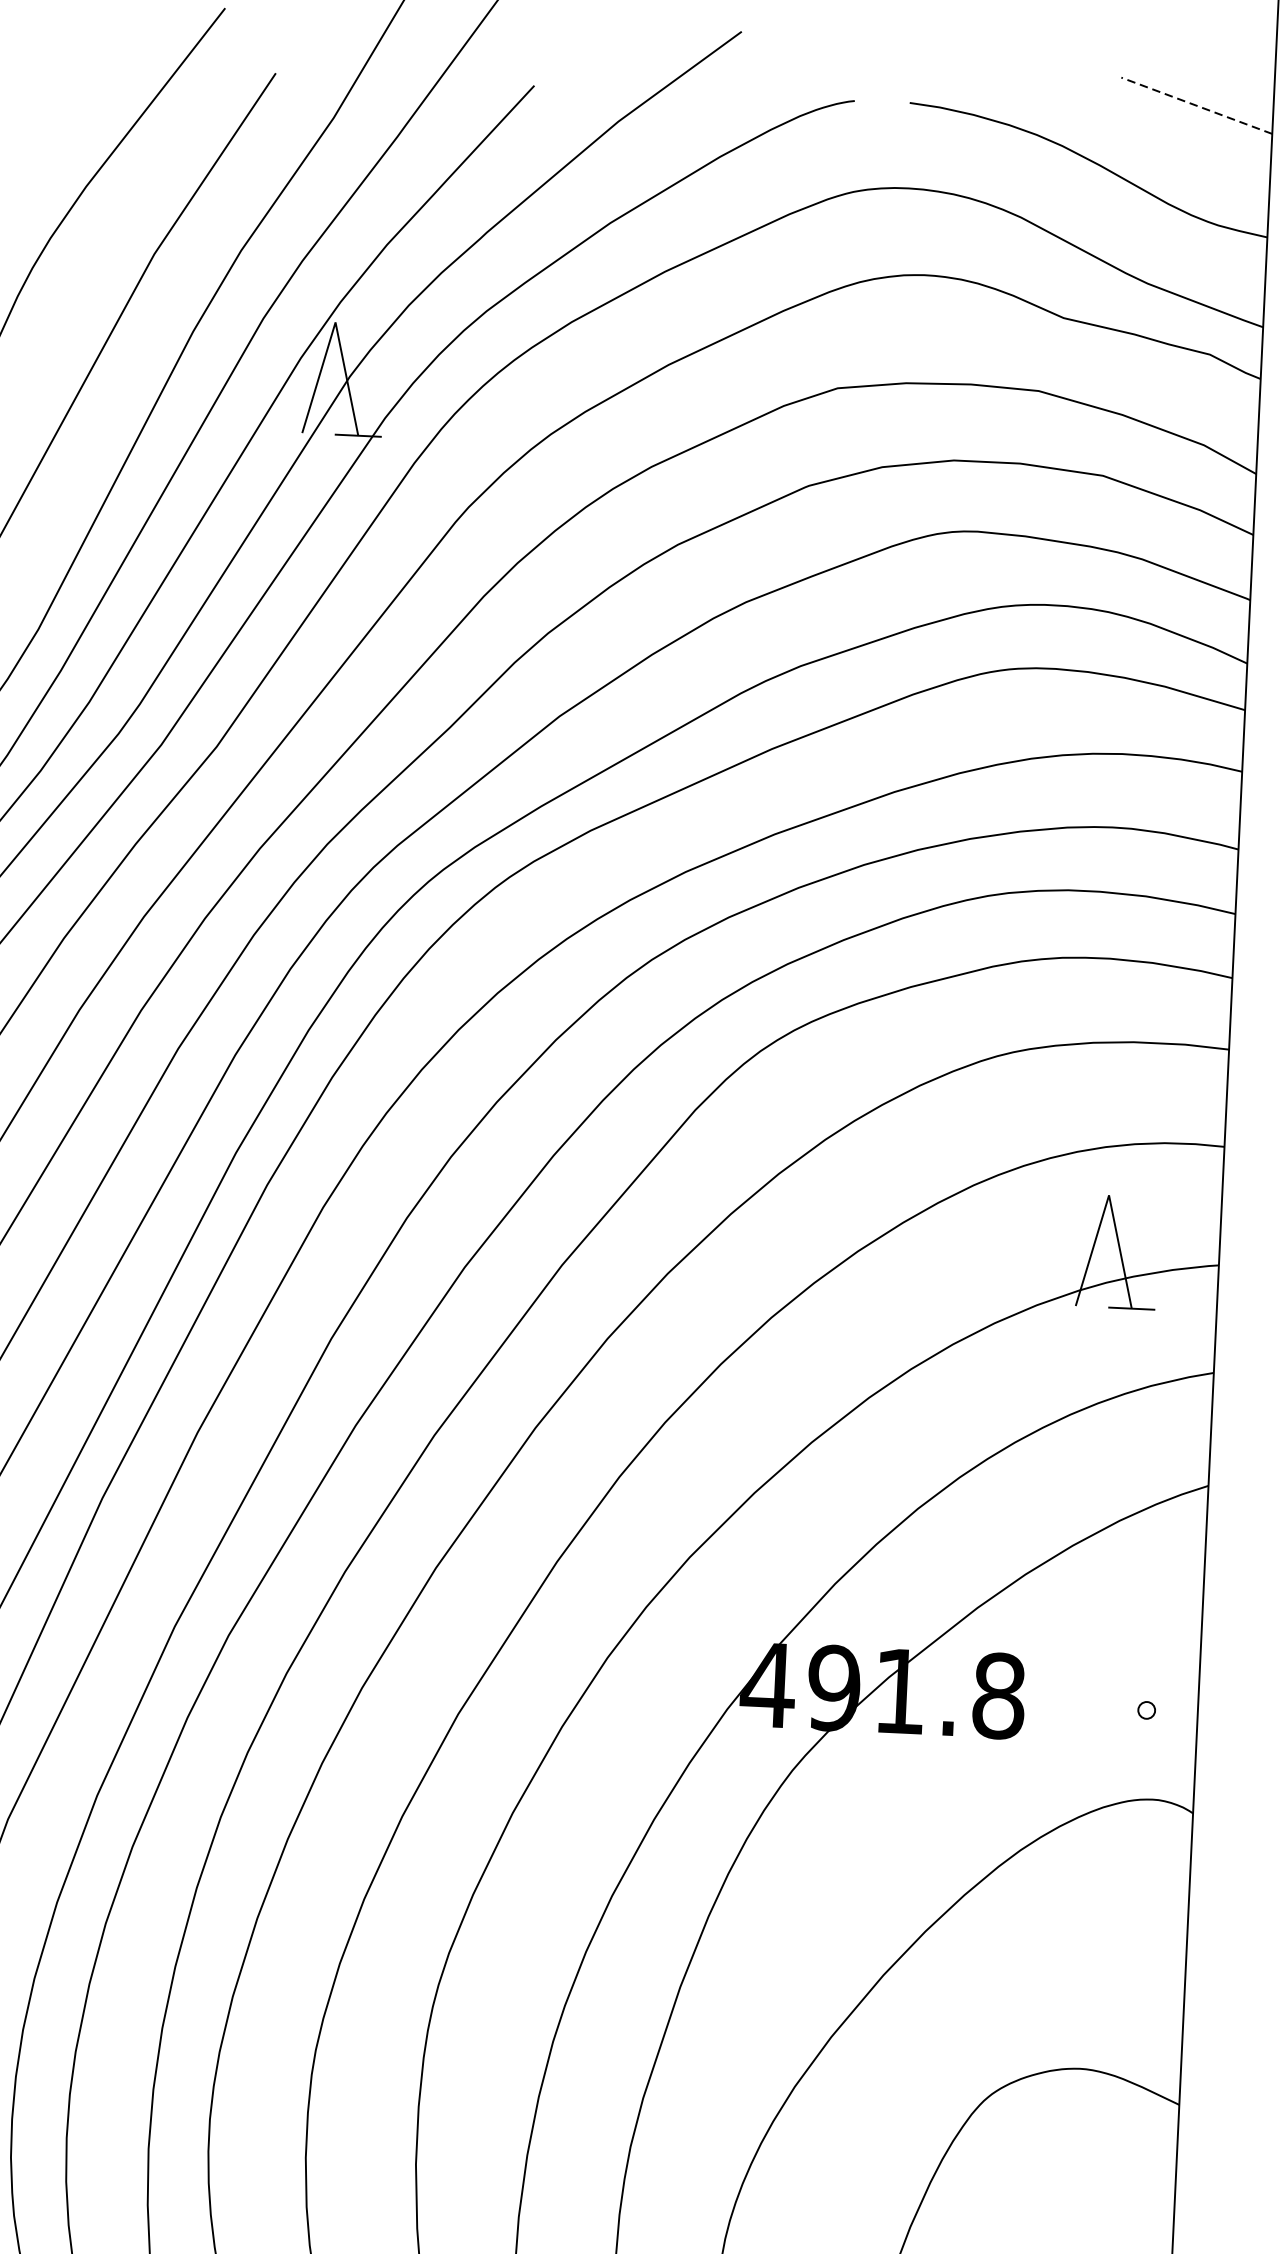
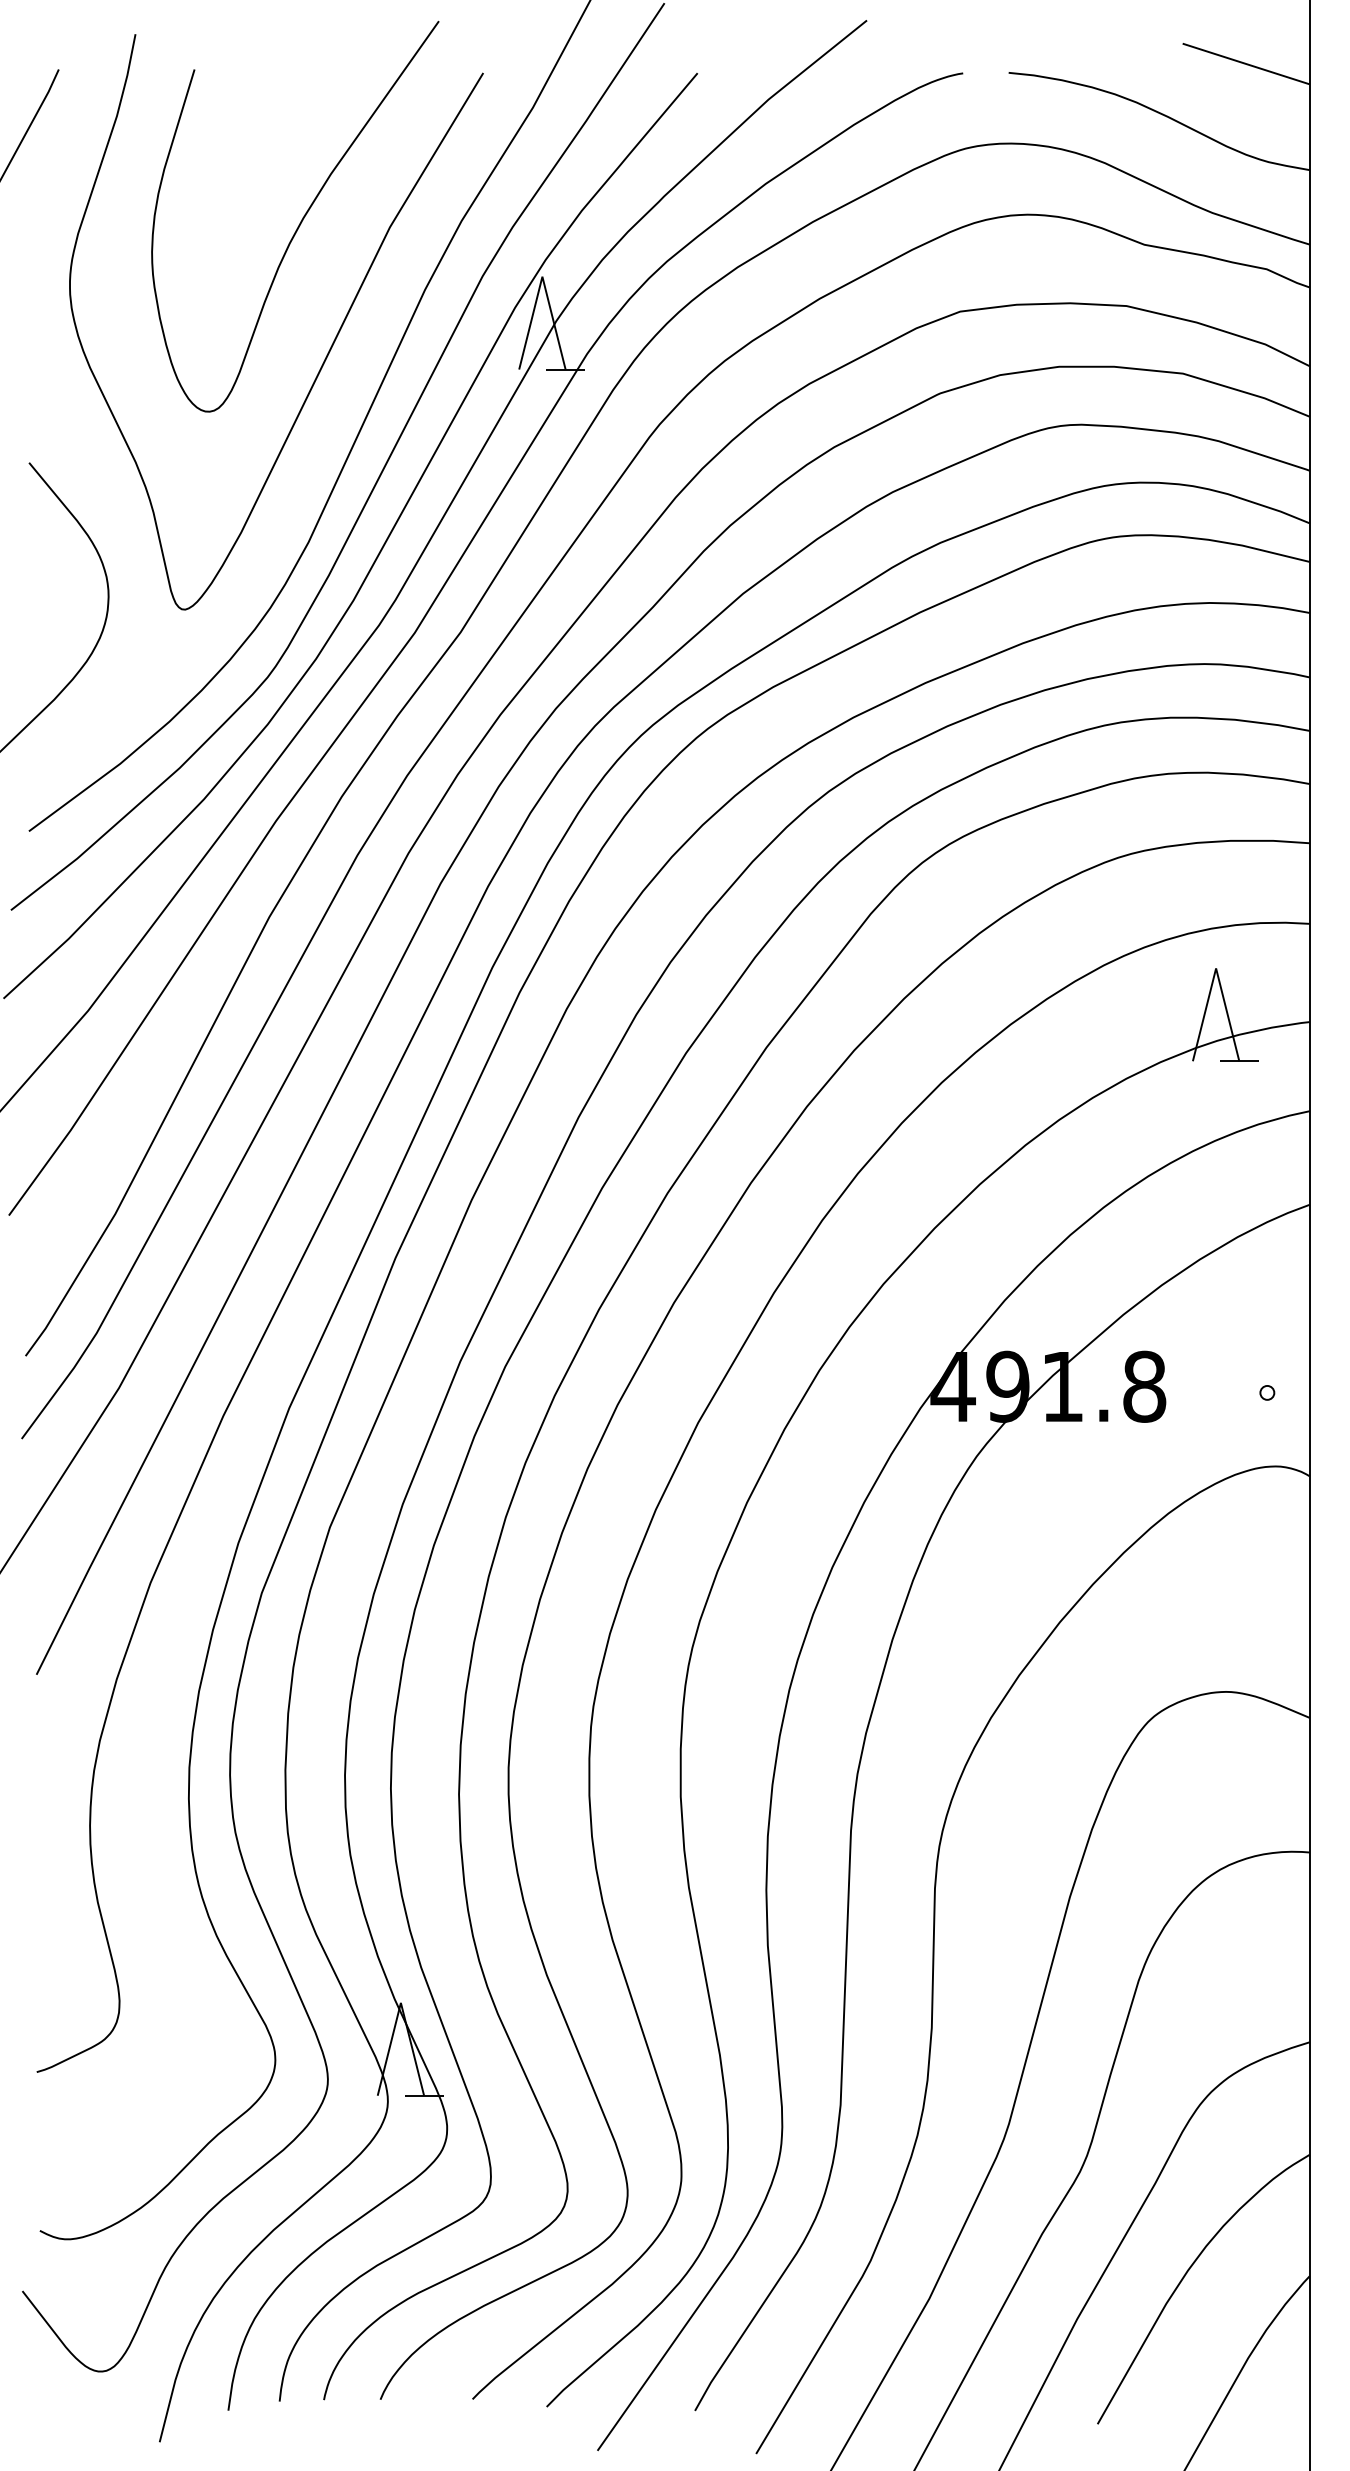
line: (1197, 106) -> (1246, 64), dashed -> solid

